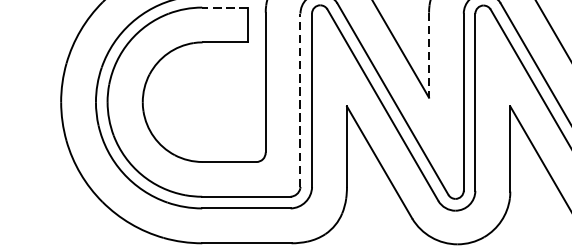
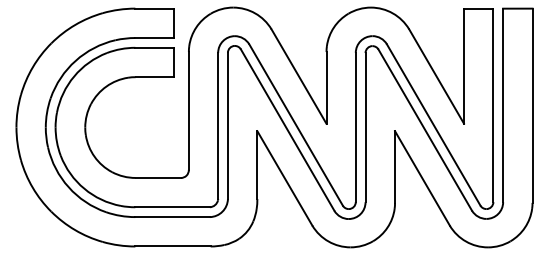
line: (224, 7) -> (154, 47), dashed -> solid
line: (429, 54) -> (326, 87), dashed -> solid
line: (300, 99) -> (218, 125), dashed -> solid

